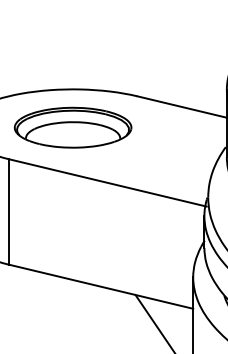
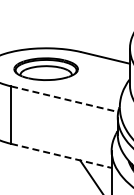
line: (108, 183) -> (65, 99), solid -> dashed
line: (101, 285) -> (61, 155), solid -> dashed

